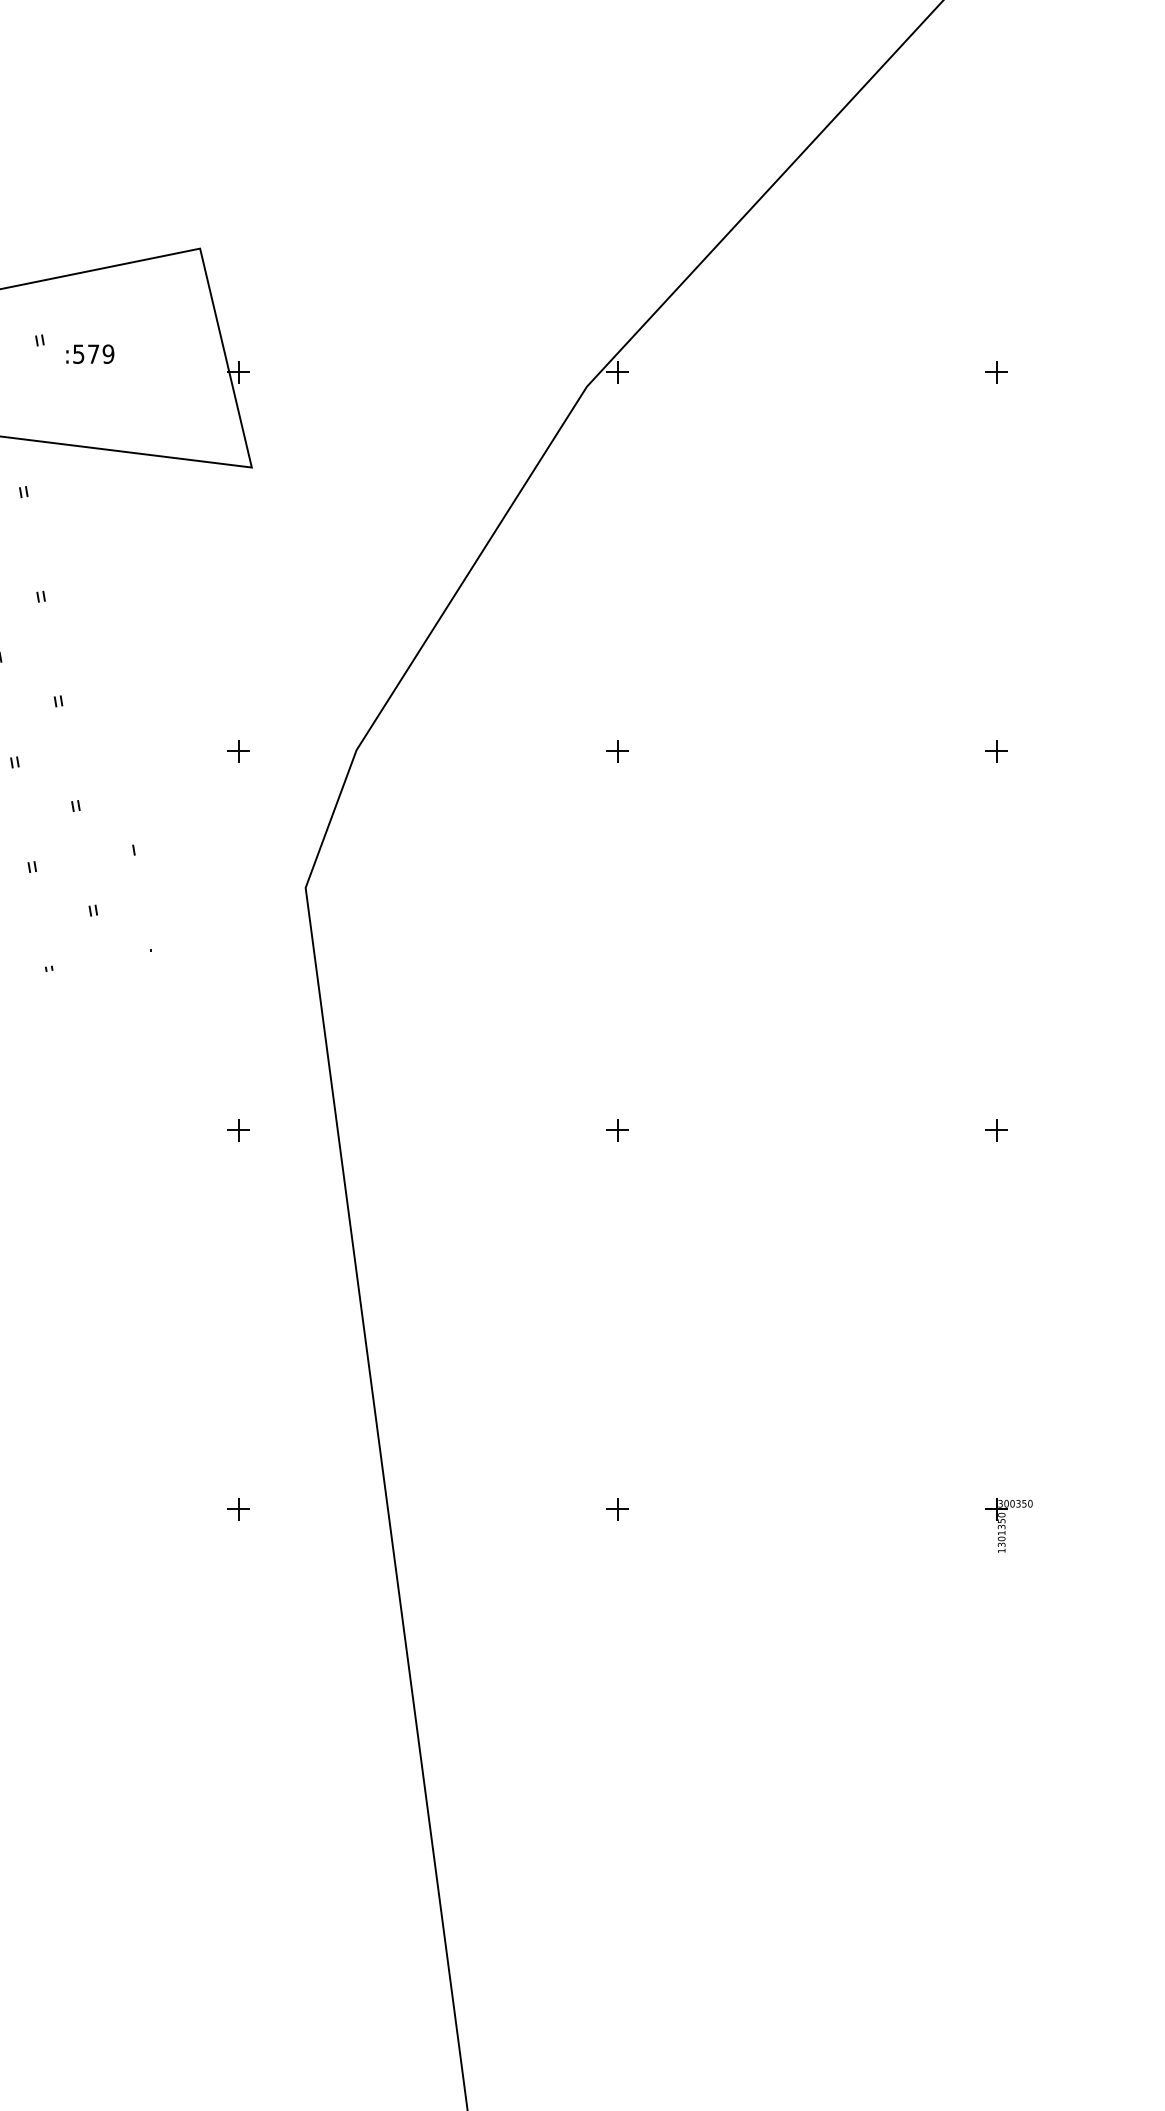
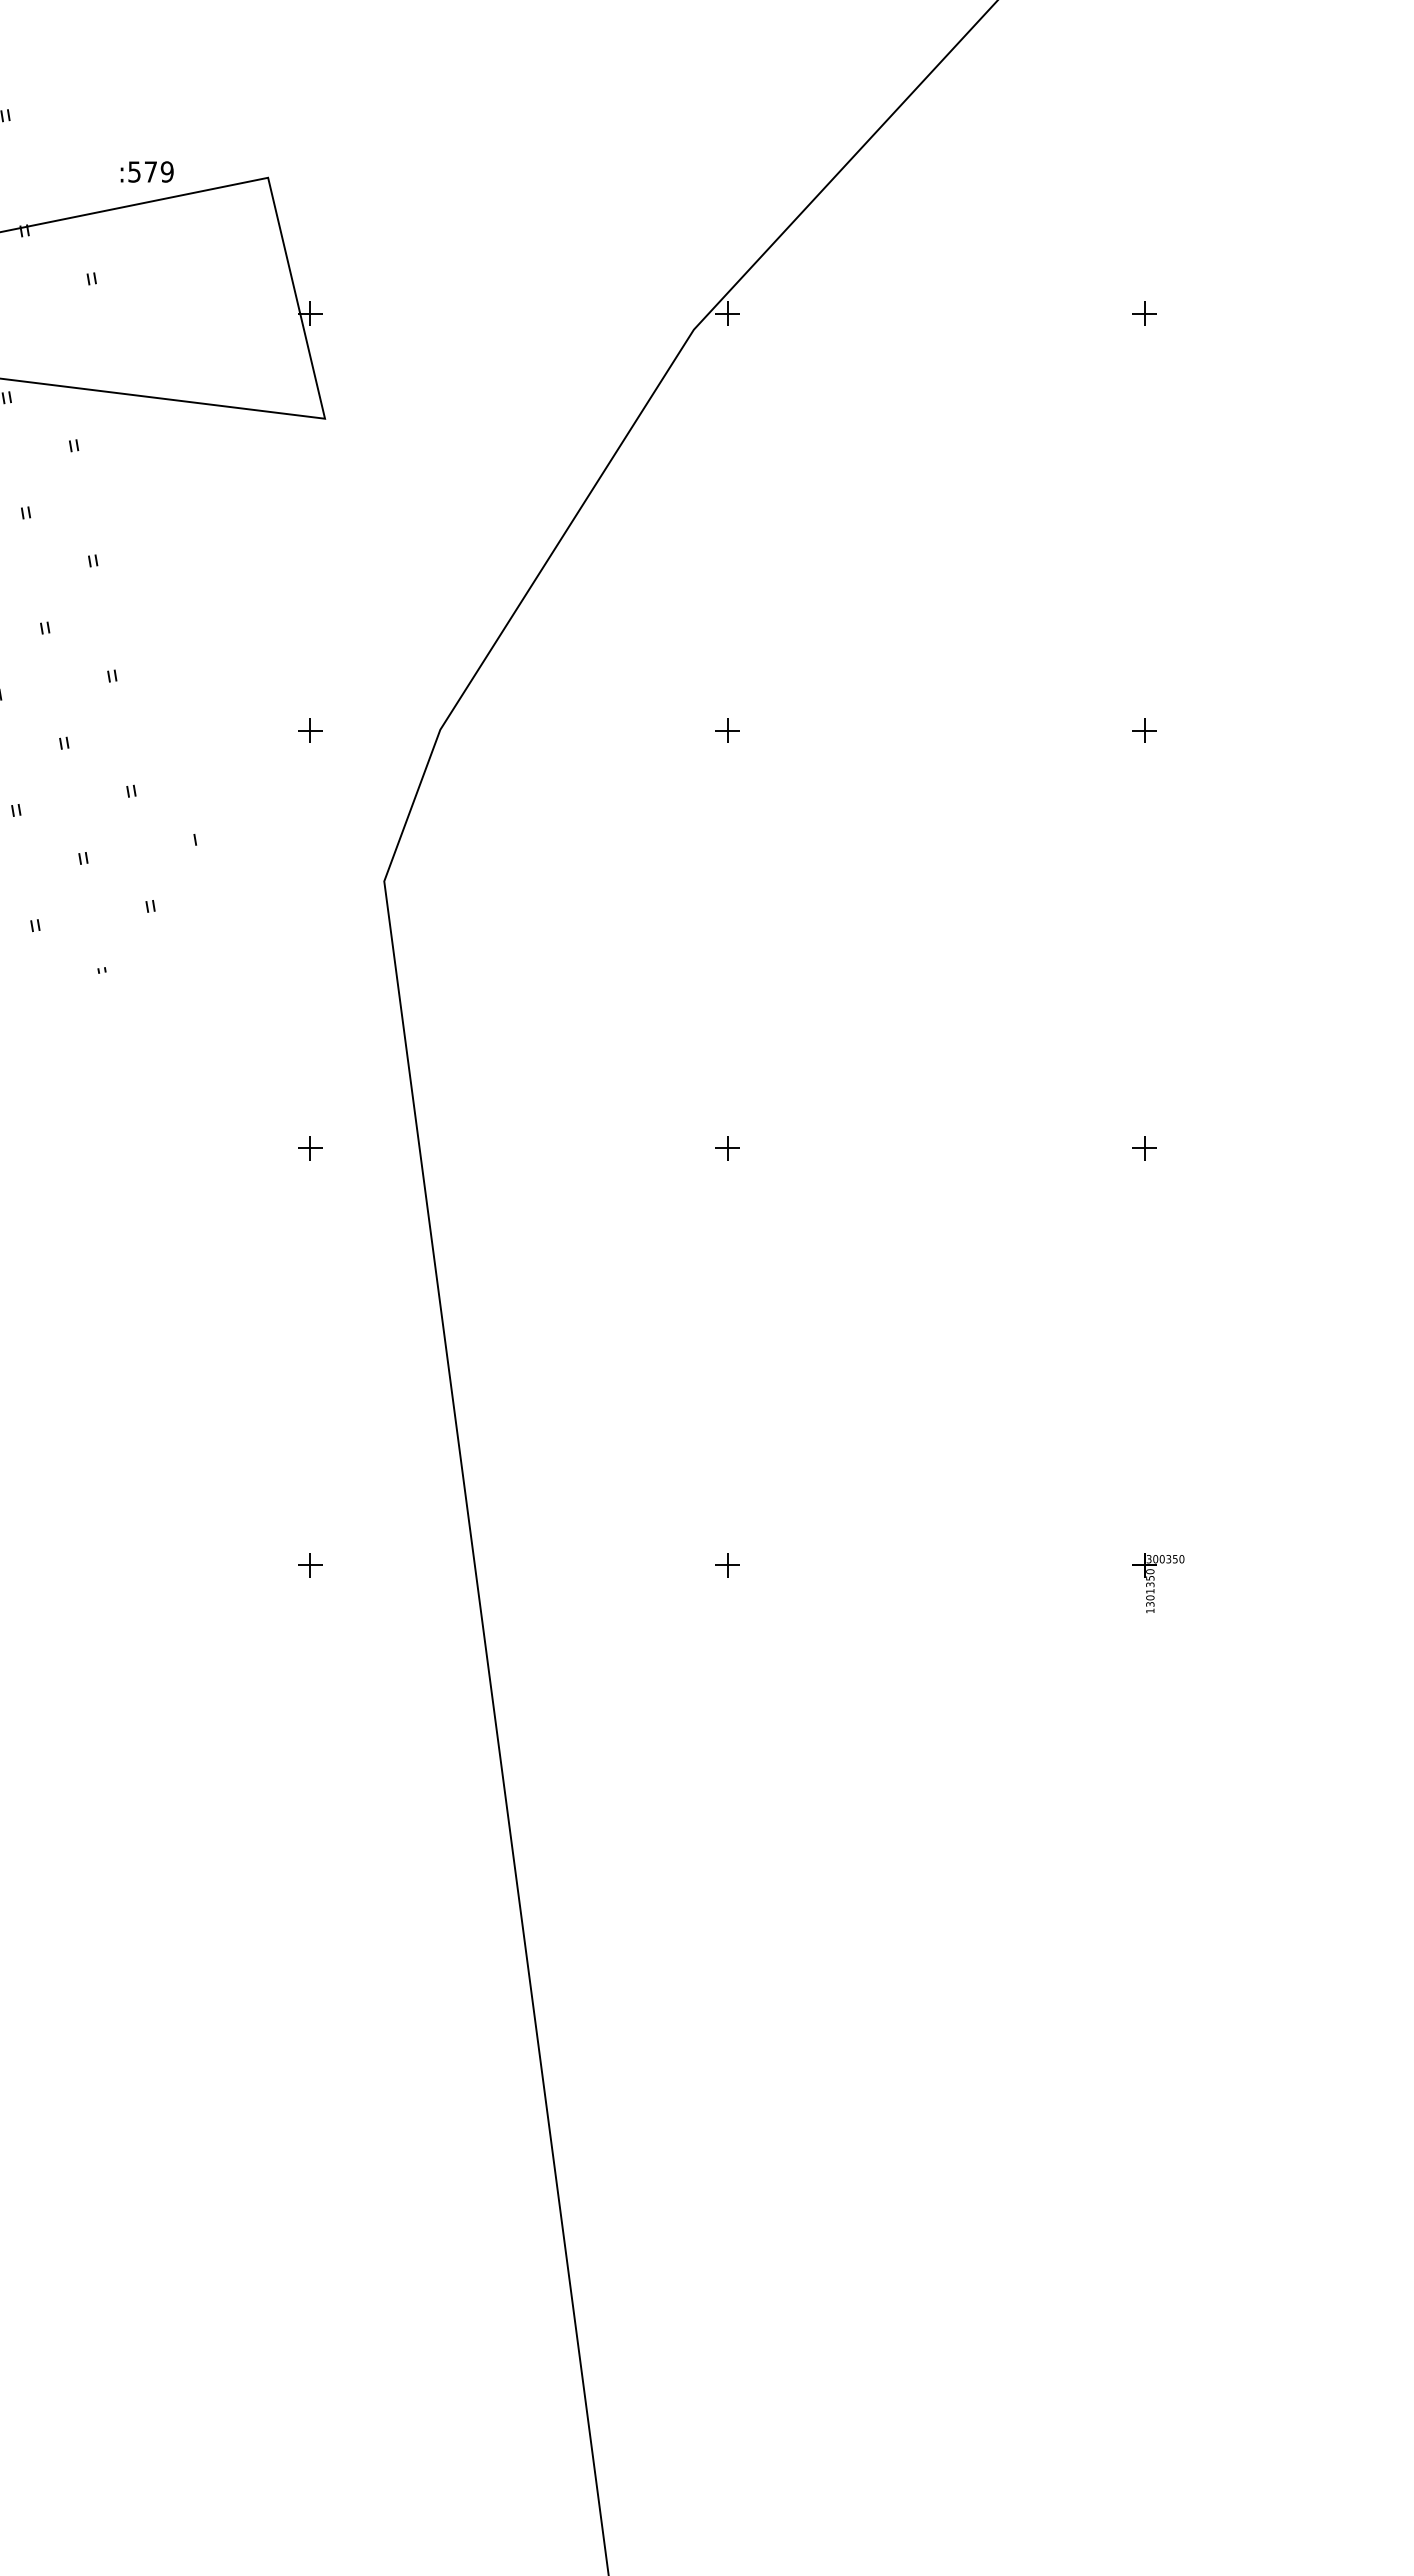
text: (89, 353) -> (146, 171), moved

